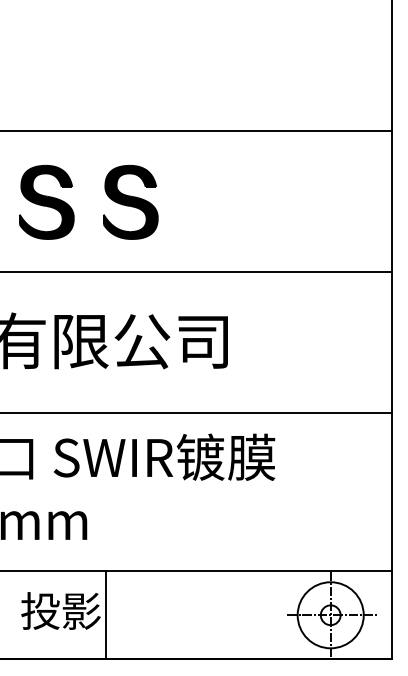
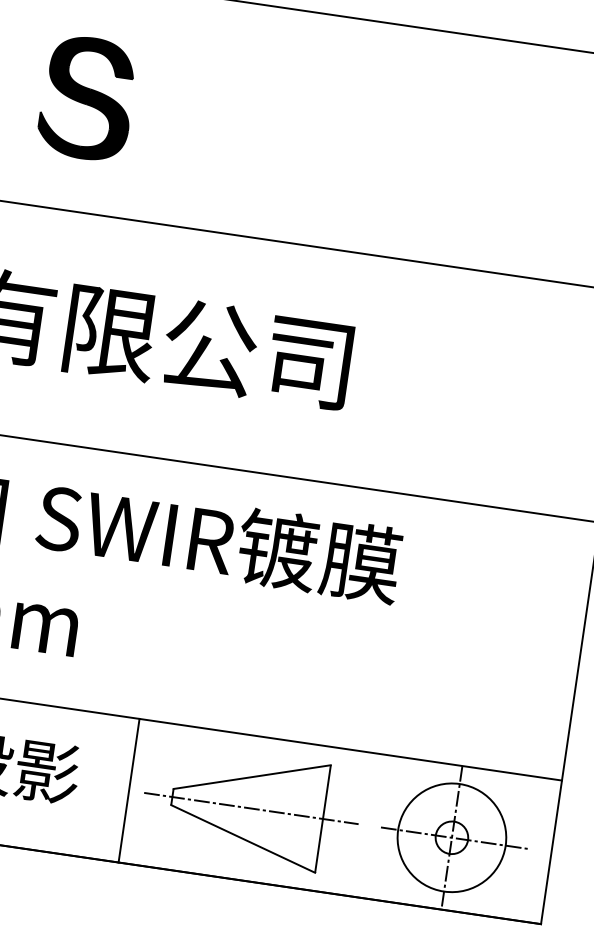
part: (130, 201) -> (224, 116), removed
line: (106, 615) -> (129, 791), moved
part: (207, 615) -> (251, 808), added

